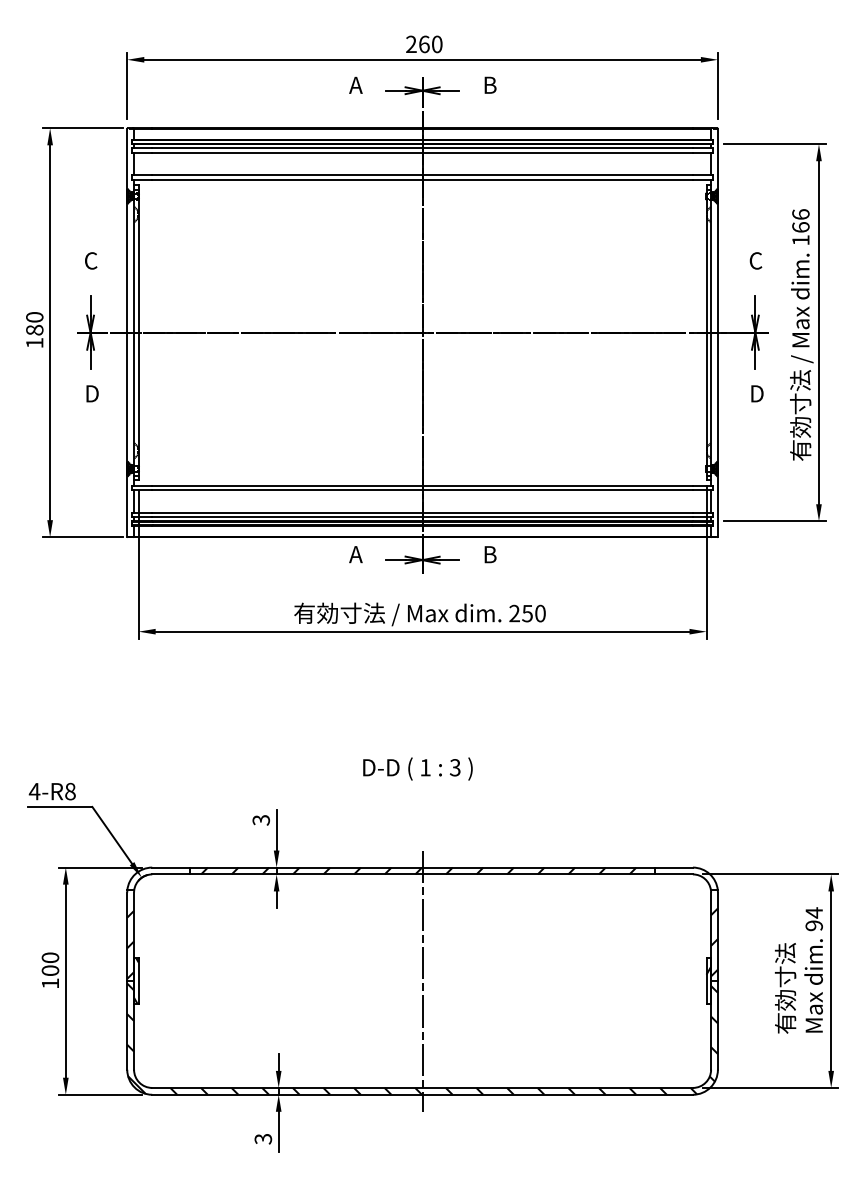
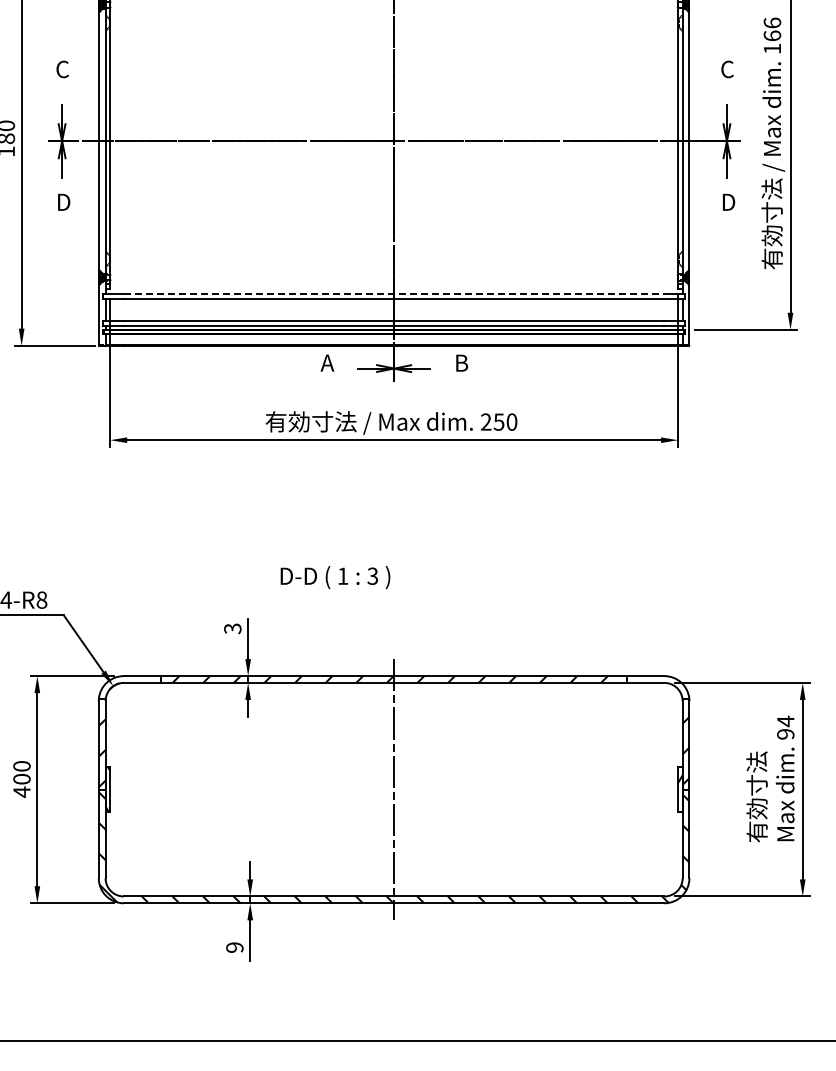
line: (423, 485) -> (395, 294), solid -> dashed
text: (417, 768) -> (335, 577), moved
text: (50, 983) -> (22, 792), 100 -> 400
text: (263, 1139) -> (235, 948), 3 -> 9

